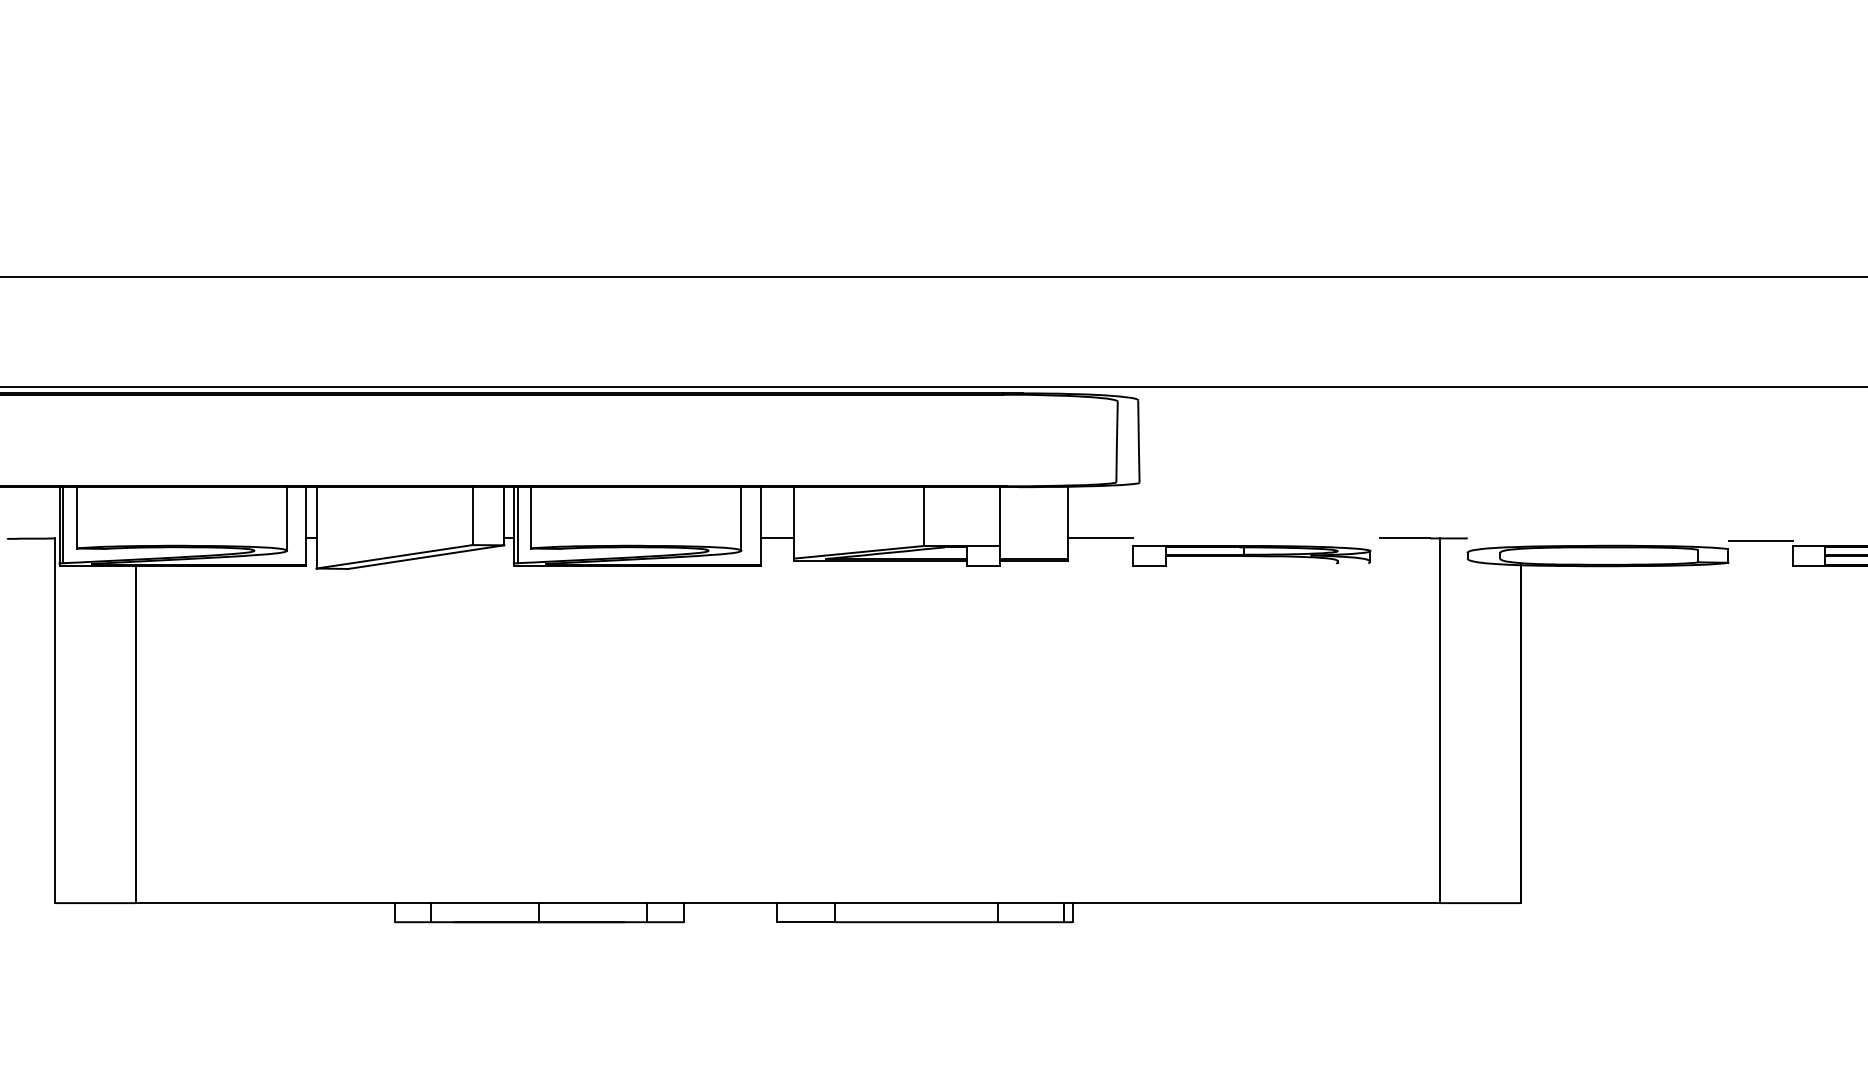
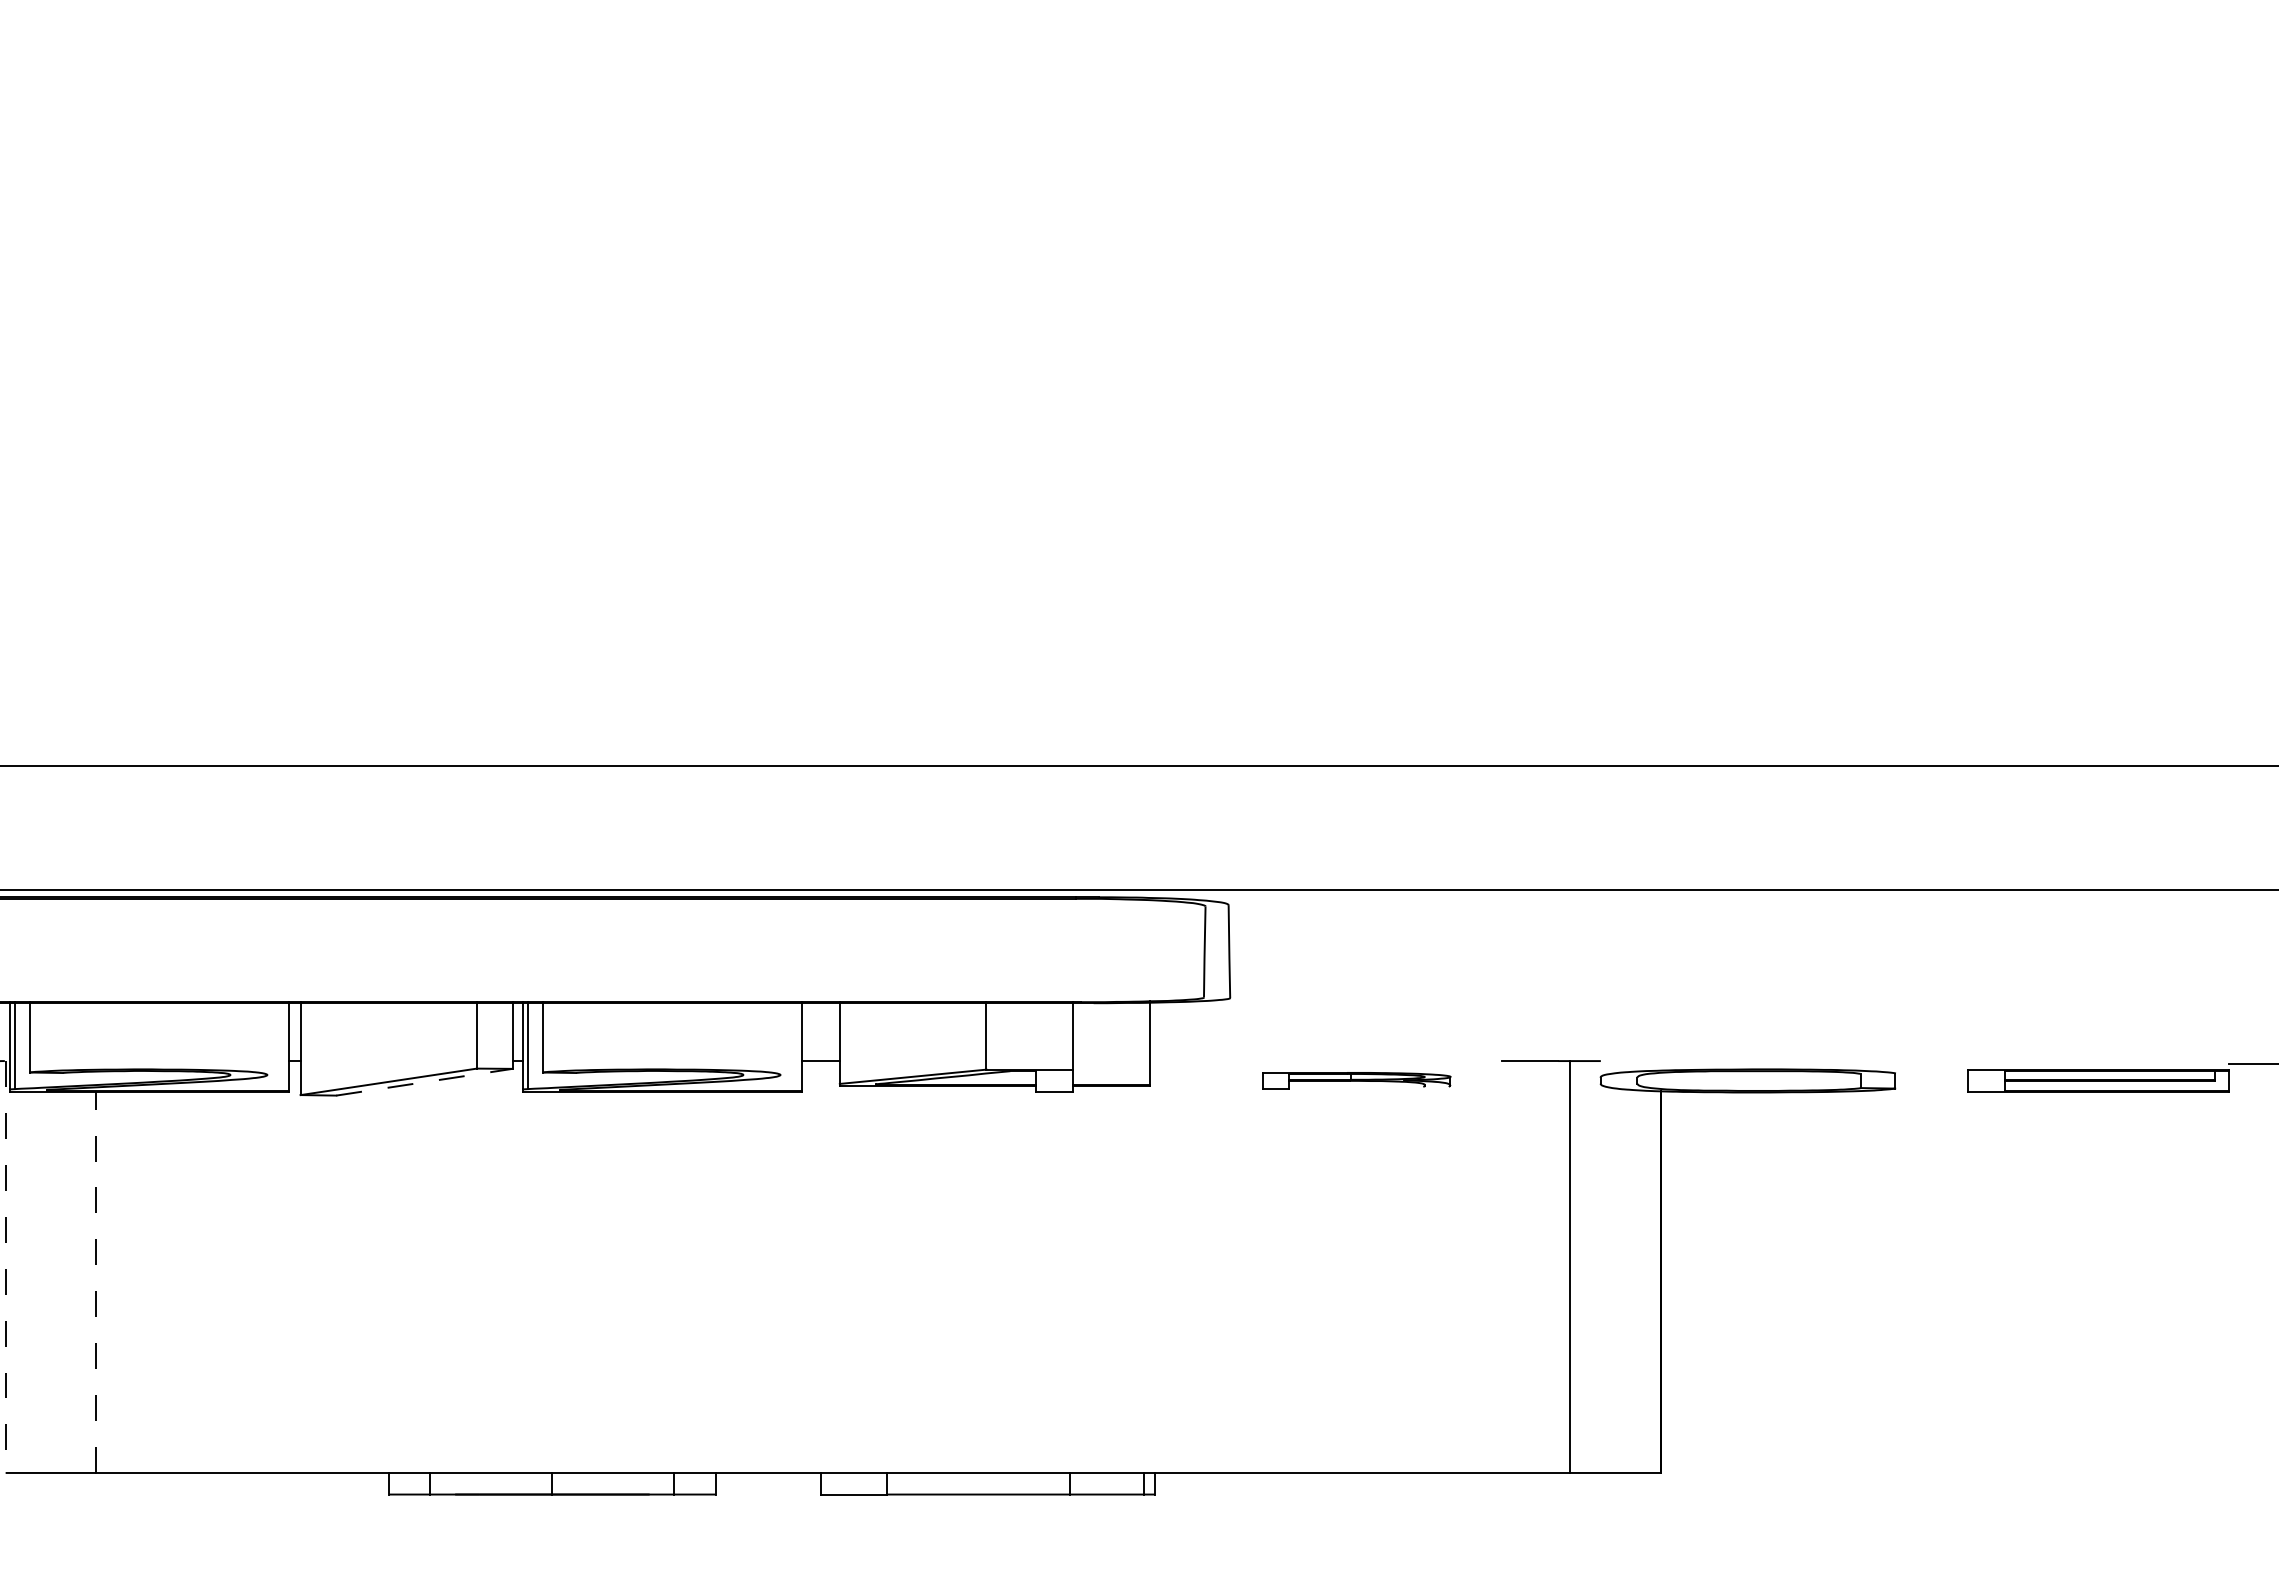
line: (287, 518) -> (267, 1038), removed
line: (741, 518) -> (780, 1038), removed
line: (1100, 538) -> (1185, 1061), removed
line: (1760, 540) -> (1931, 1063), removed
part: (1251, 555) -> (1356, 1080), size x0.7
line: (426, 557) -> (424, 1082), solid -> dashed
line: (55, 721) -> (5, 1267), solid -> dashed
line: (135, 734) -> (96, 1282), solid -> dashed

